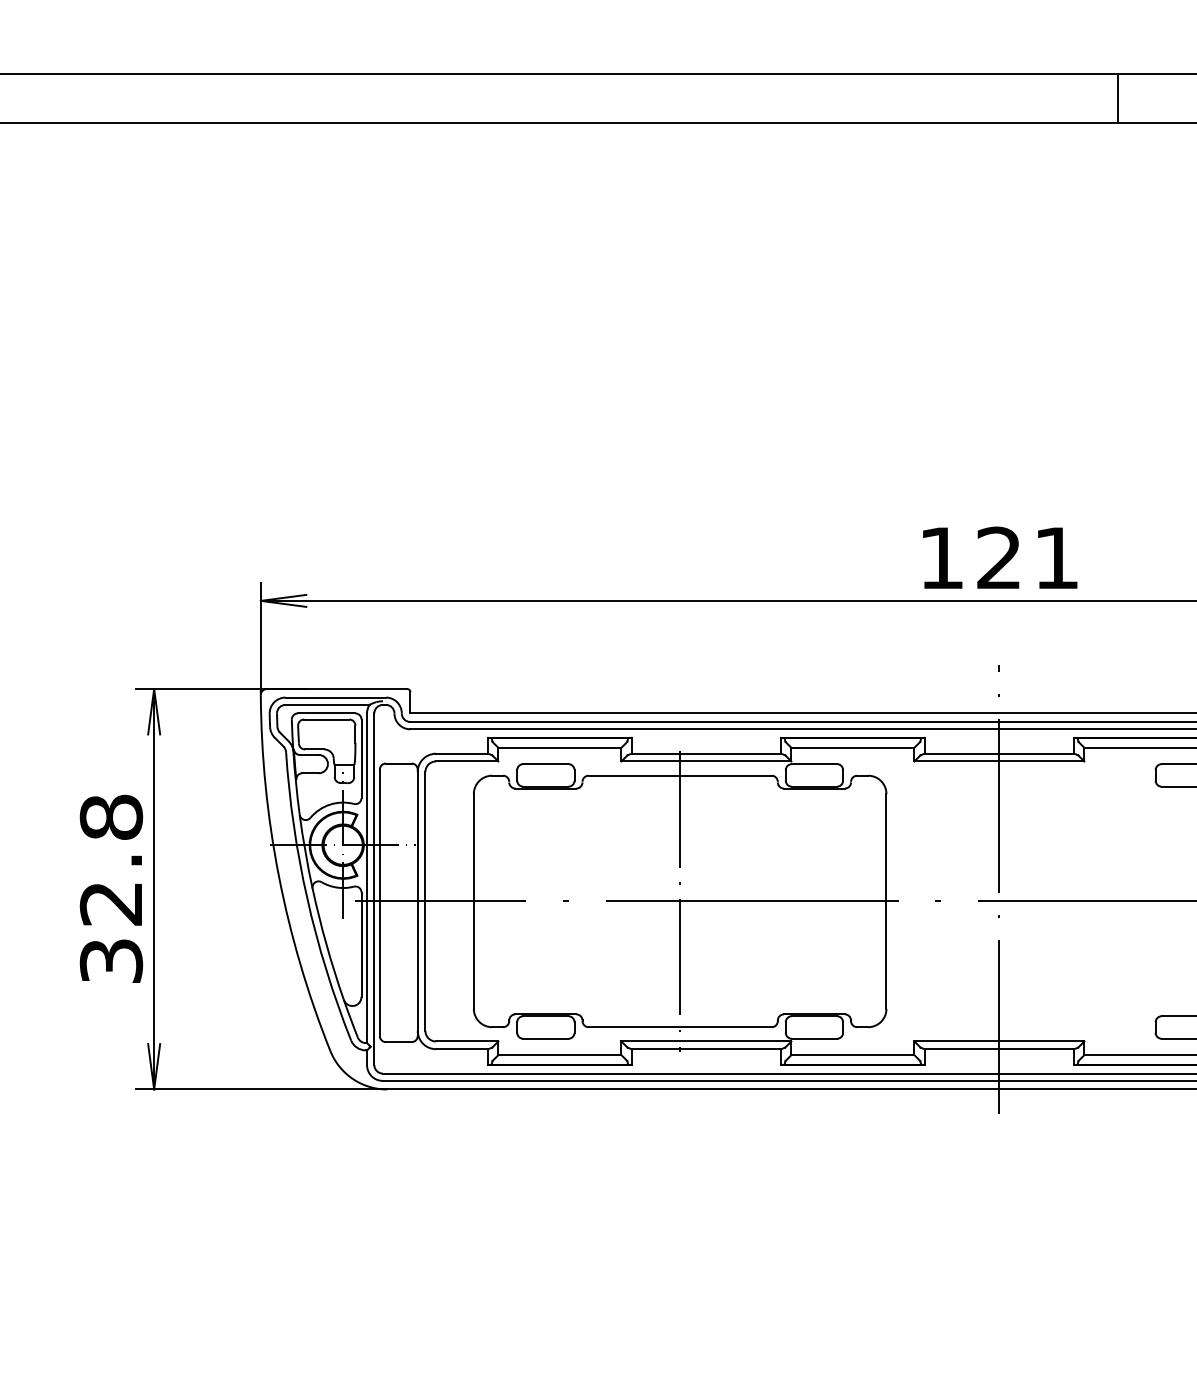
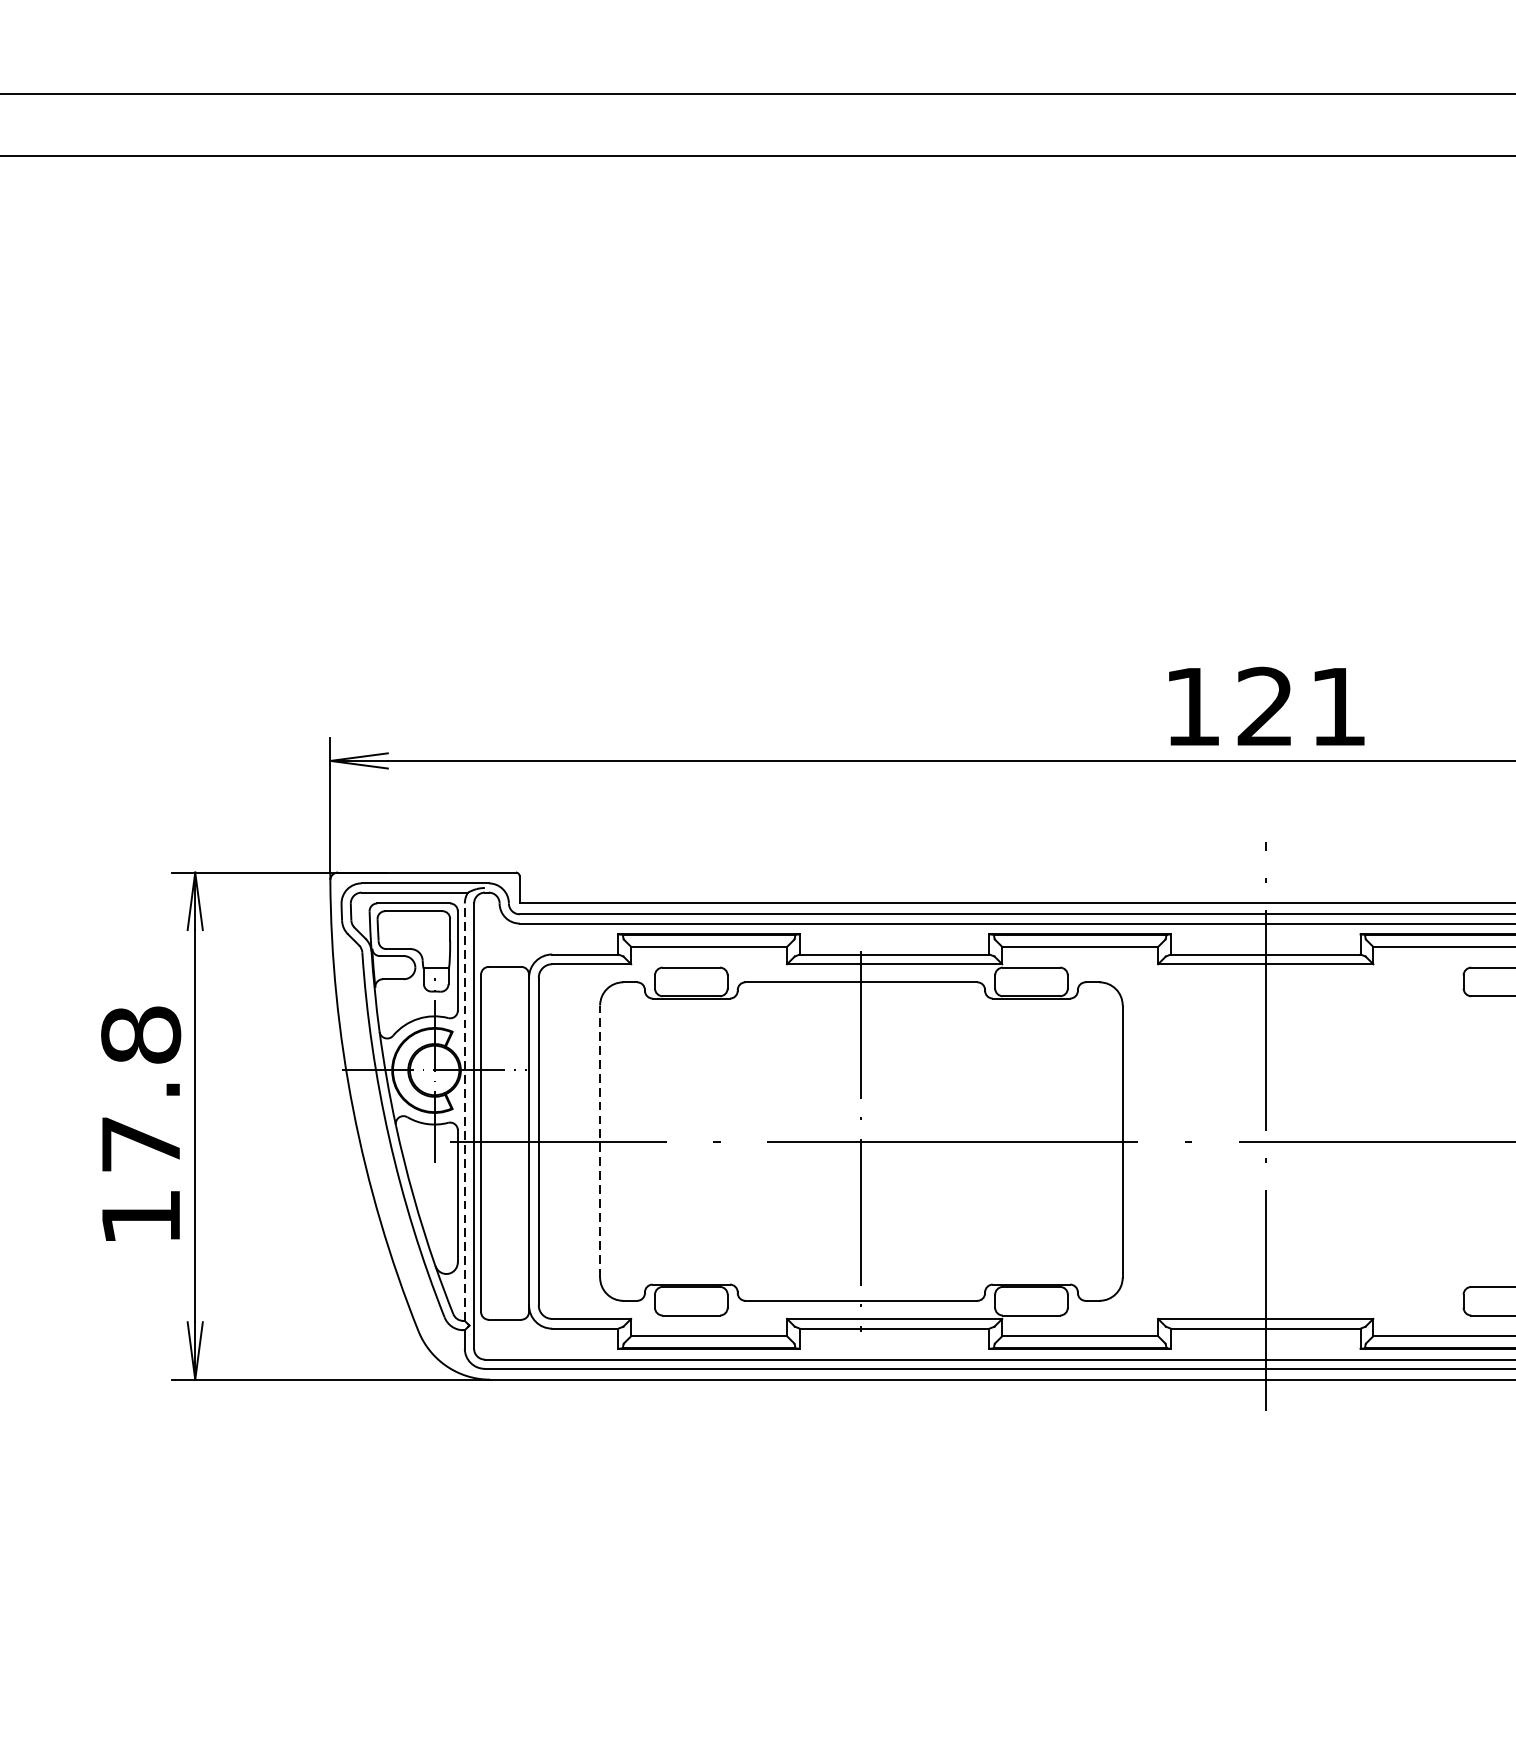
line: (1117, 98) -> (1415, 124), removed
line: (367, 878) -> (465, 1112), solid -> dashed
line: (473, 900) -> (599, 1140), solid -> dashed
text: (111, 932) -> (141, 1180), 32.8 -> 17.8

